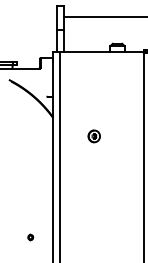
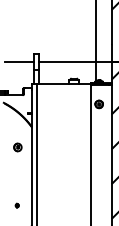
line: (34, 17) -> (19, 61), added
part: (93, 136) -> (17, 147), moved

